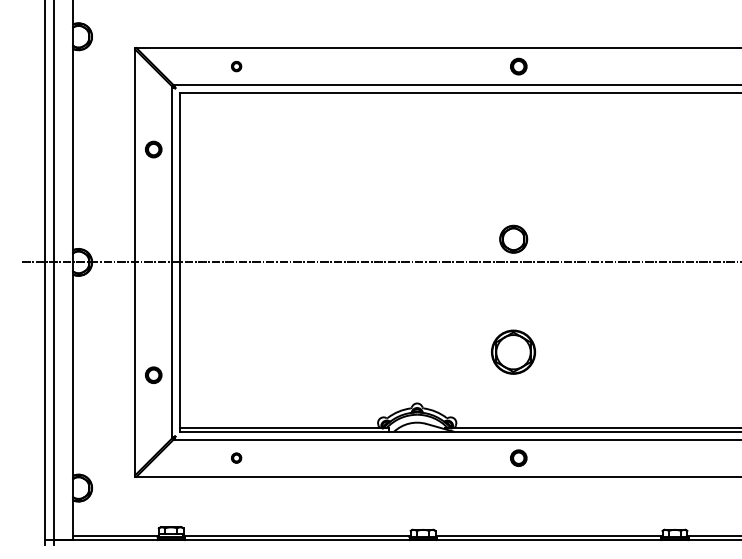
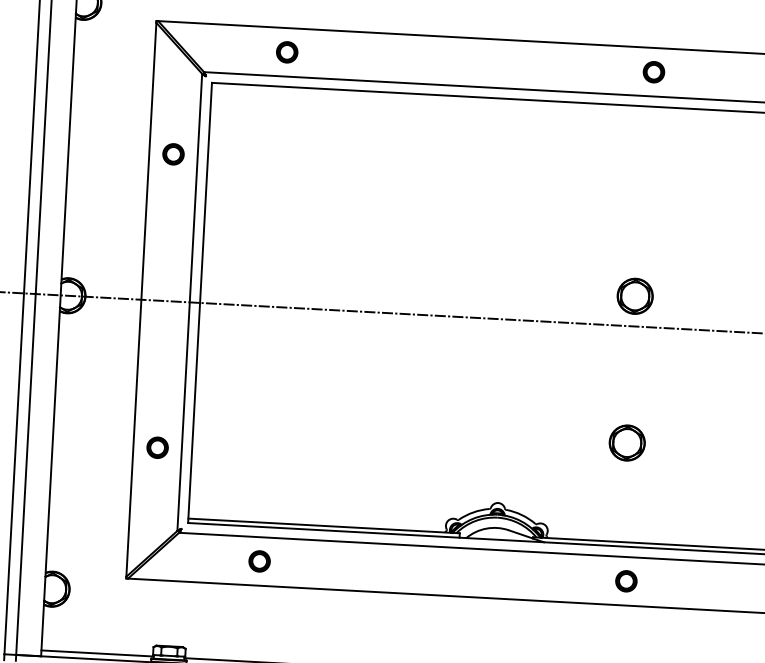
part: (236, 66) -> (287, 52), size x1.67
part: (513, 351) -> (627, 442), size x0.62
part: (236, 457) -> (259, 560), size x1.67

